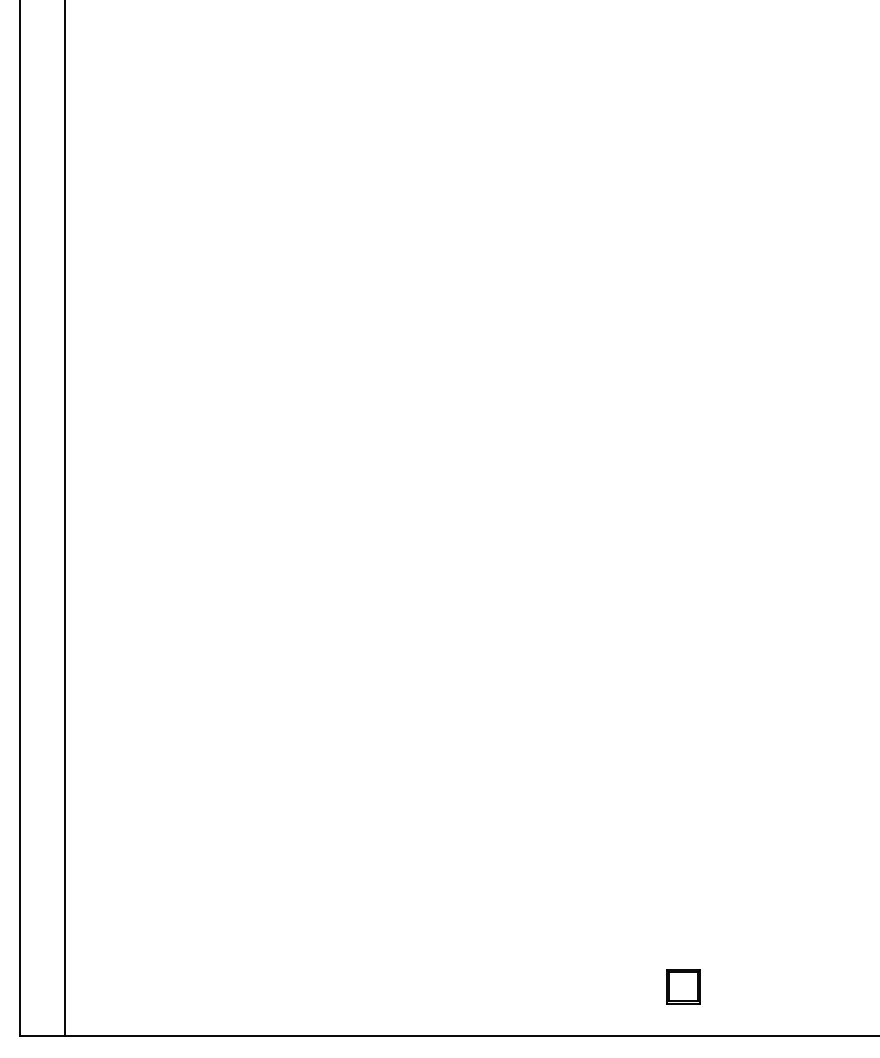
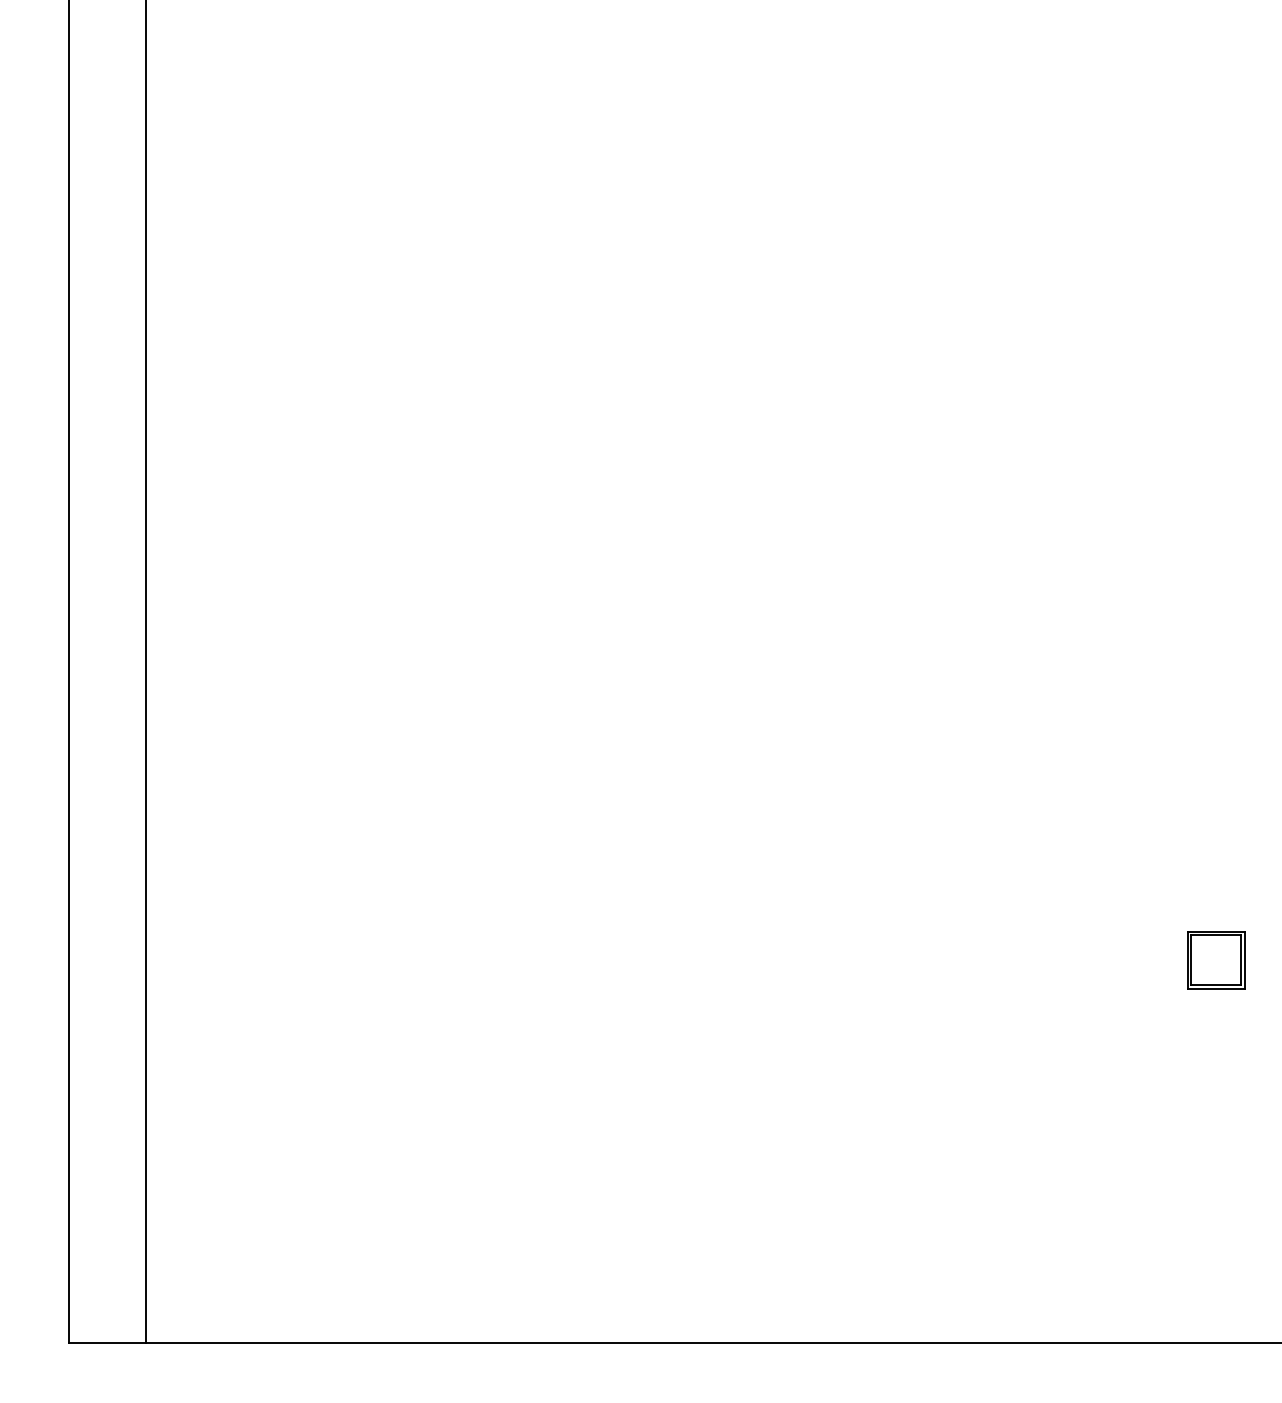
part: (683, 986) -> (1216, 959), moved

